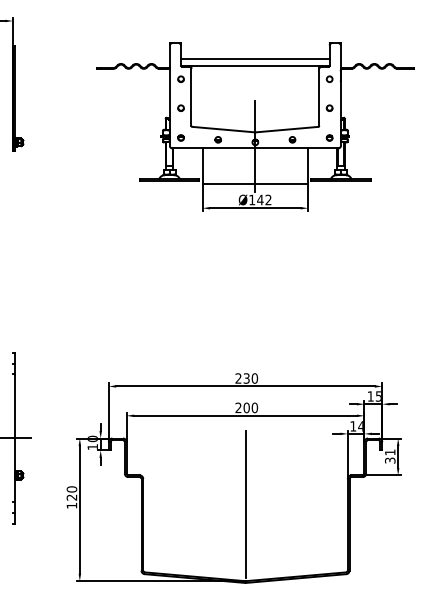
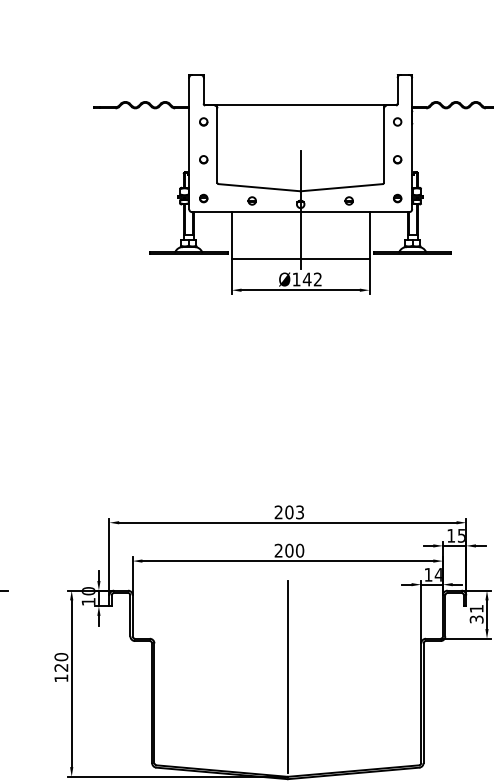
line: (255, 58) -> (300, 94), removed
text: (250, 378) -> (294, 512), 230 -> 203

